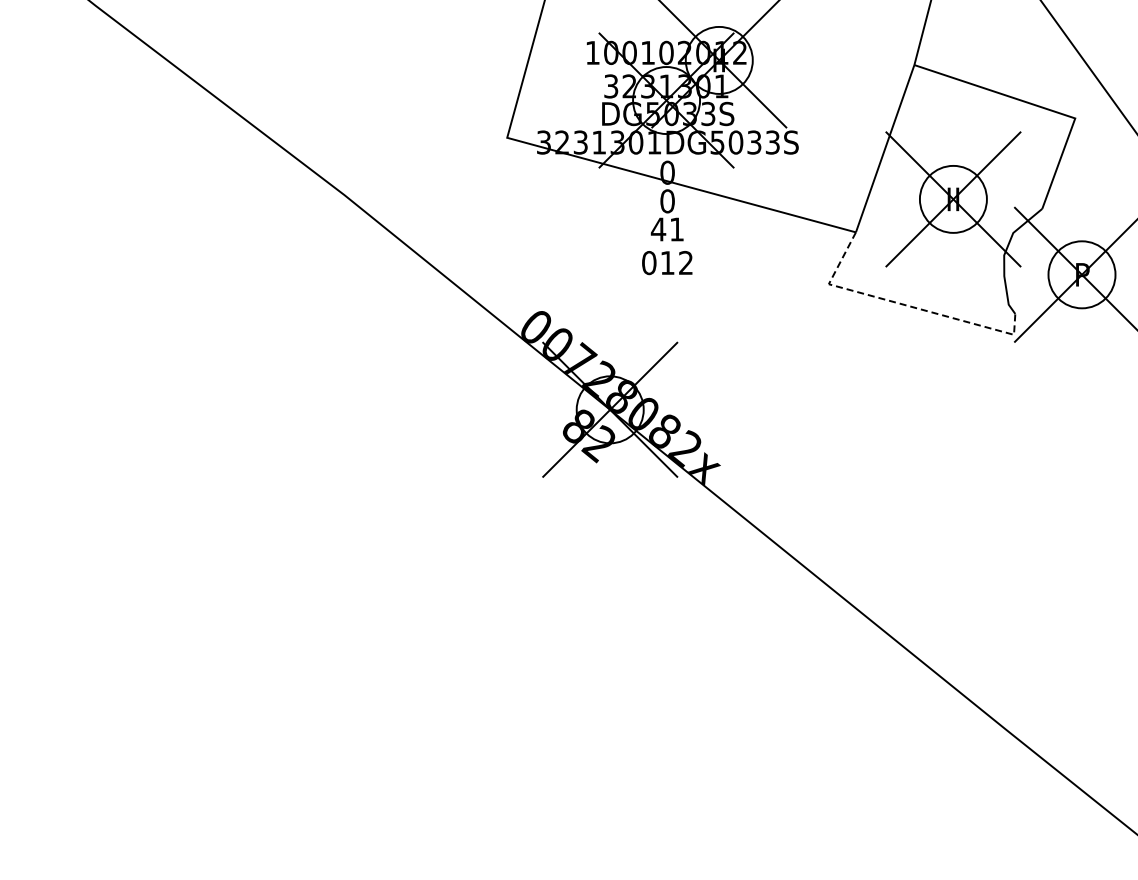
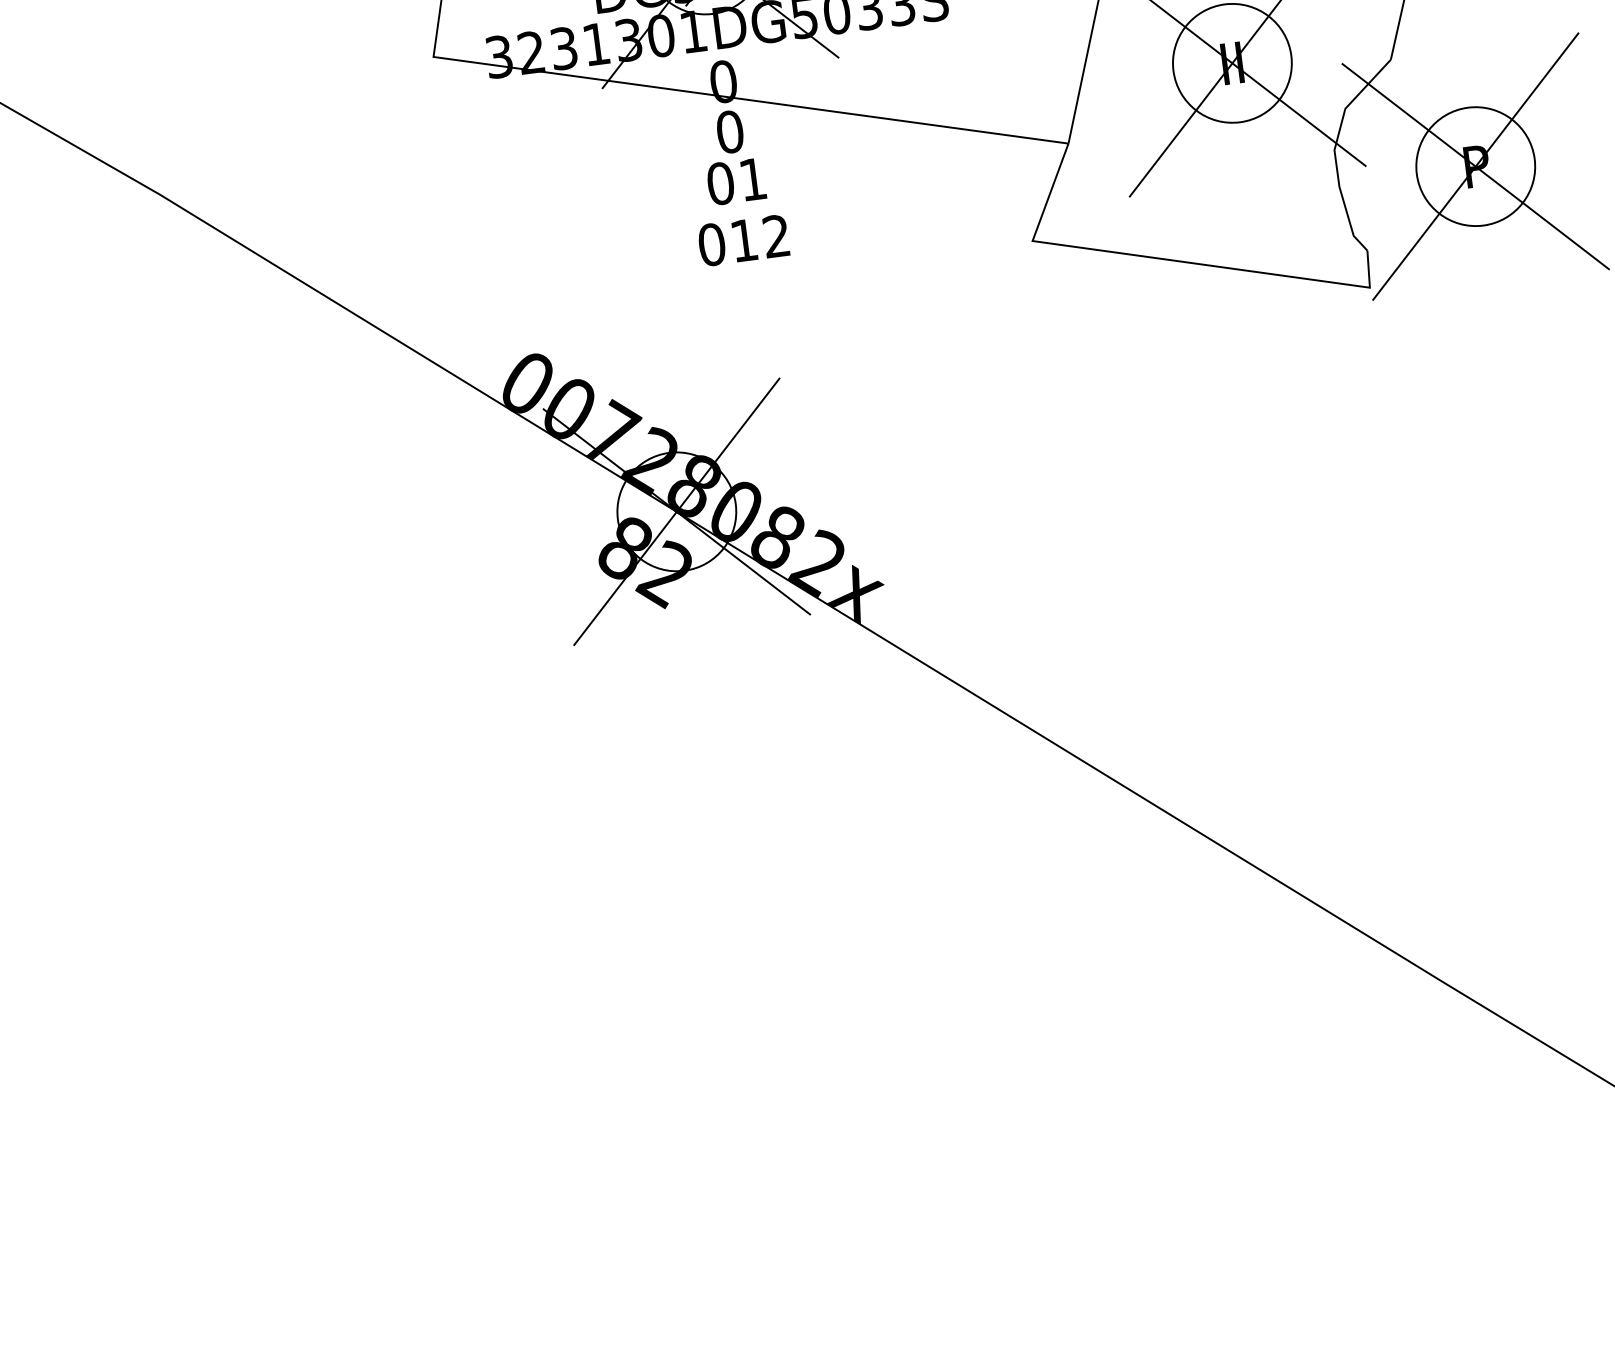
text: (658, 229) -> (720, 183), 41 -> 01
line: (903, 304) -> (1168, 259), dashed -> solid

